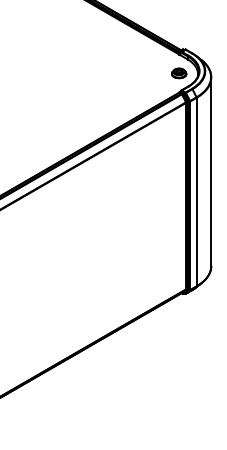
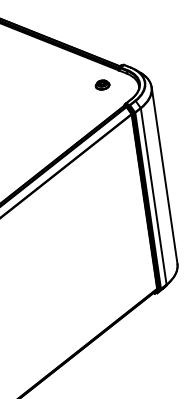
part: (179, 73) -> (102, 85), moved

